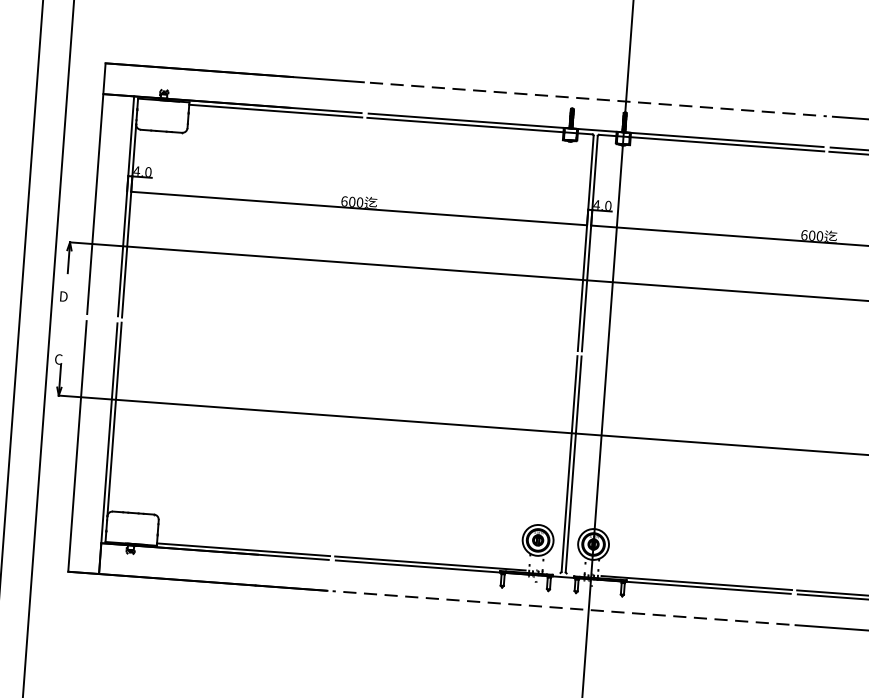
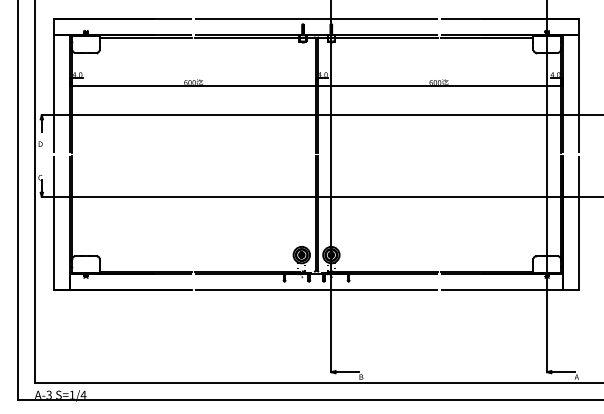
line: (598, 98) -> (316, 18), dashed -> solid
line: (560, 608) -> (316, 290), dashed -> solid

